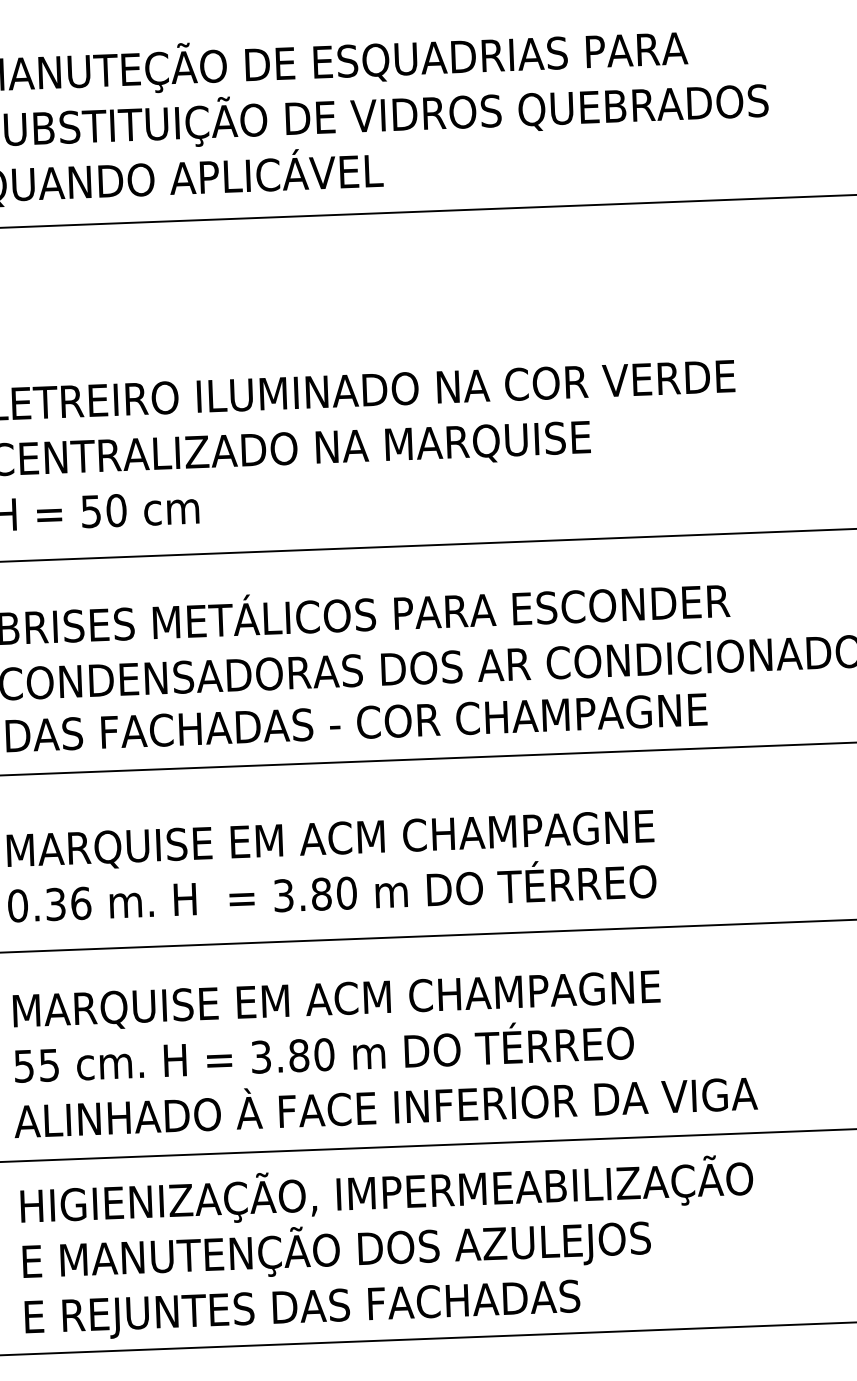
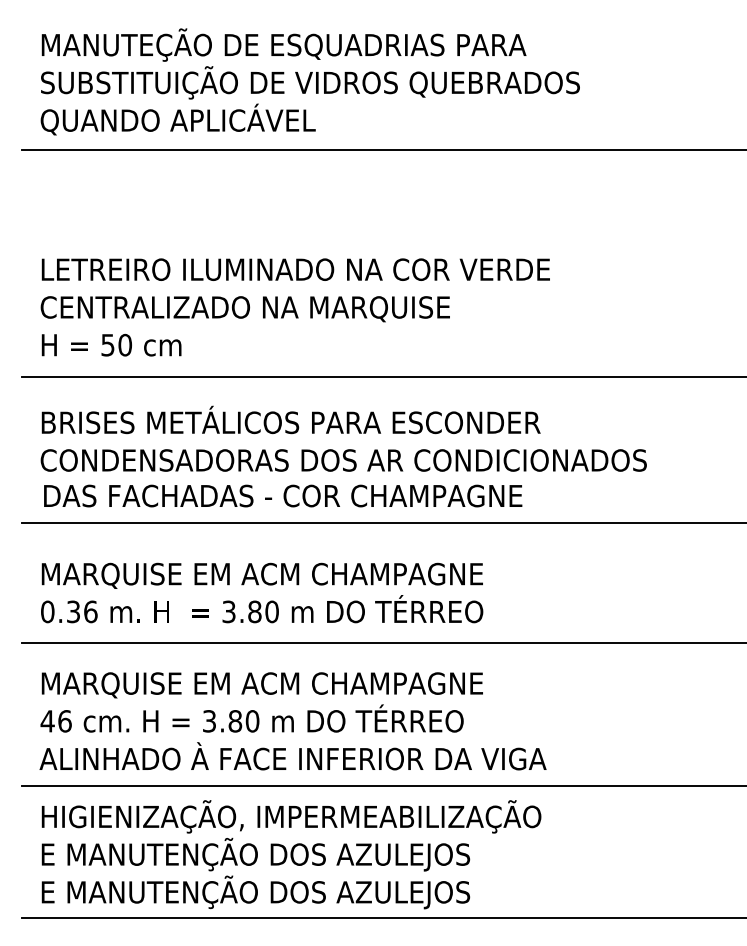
text: (35, 1066) -> (55, 721), 55 -> 46
text: (360, 1304) -> (270, 892), E REJUNTES DAS FACHADAS -> E MANUTENÇÃO DOS AZULEJOS

